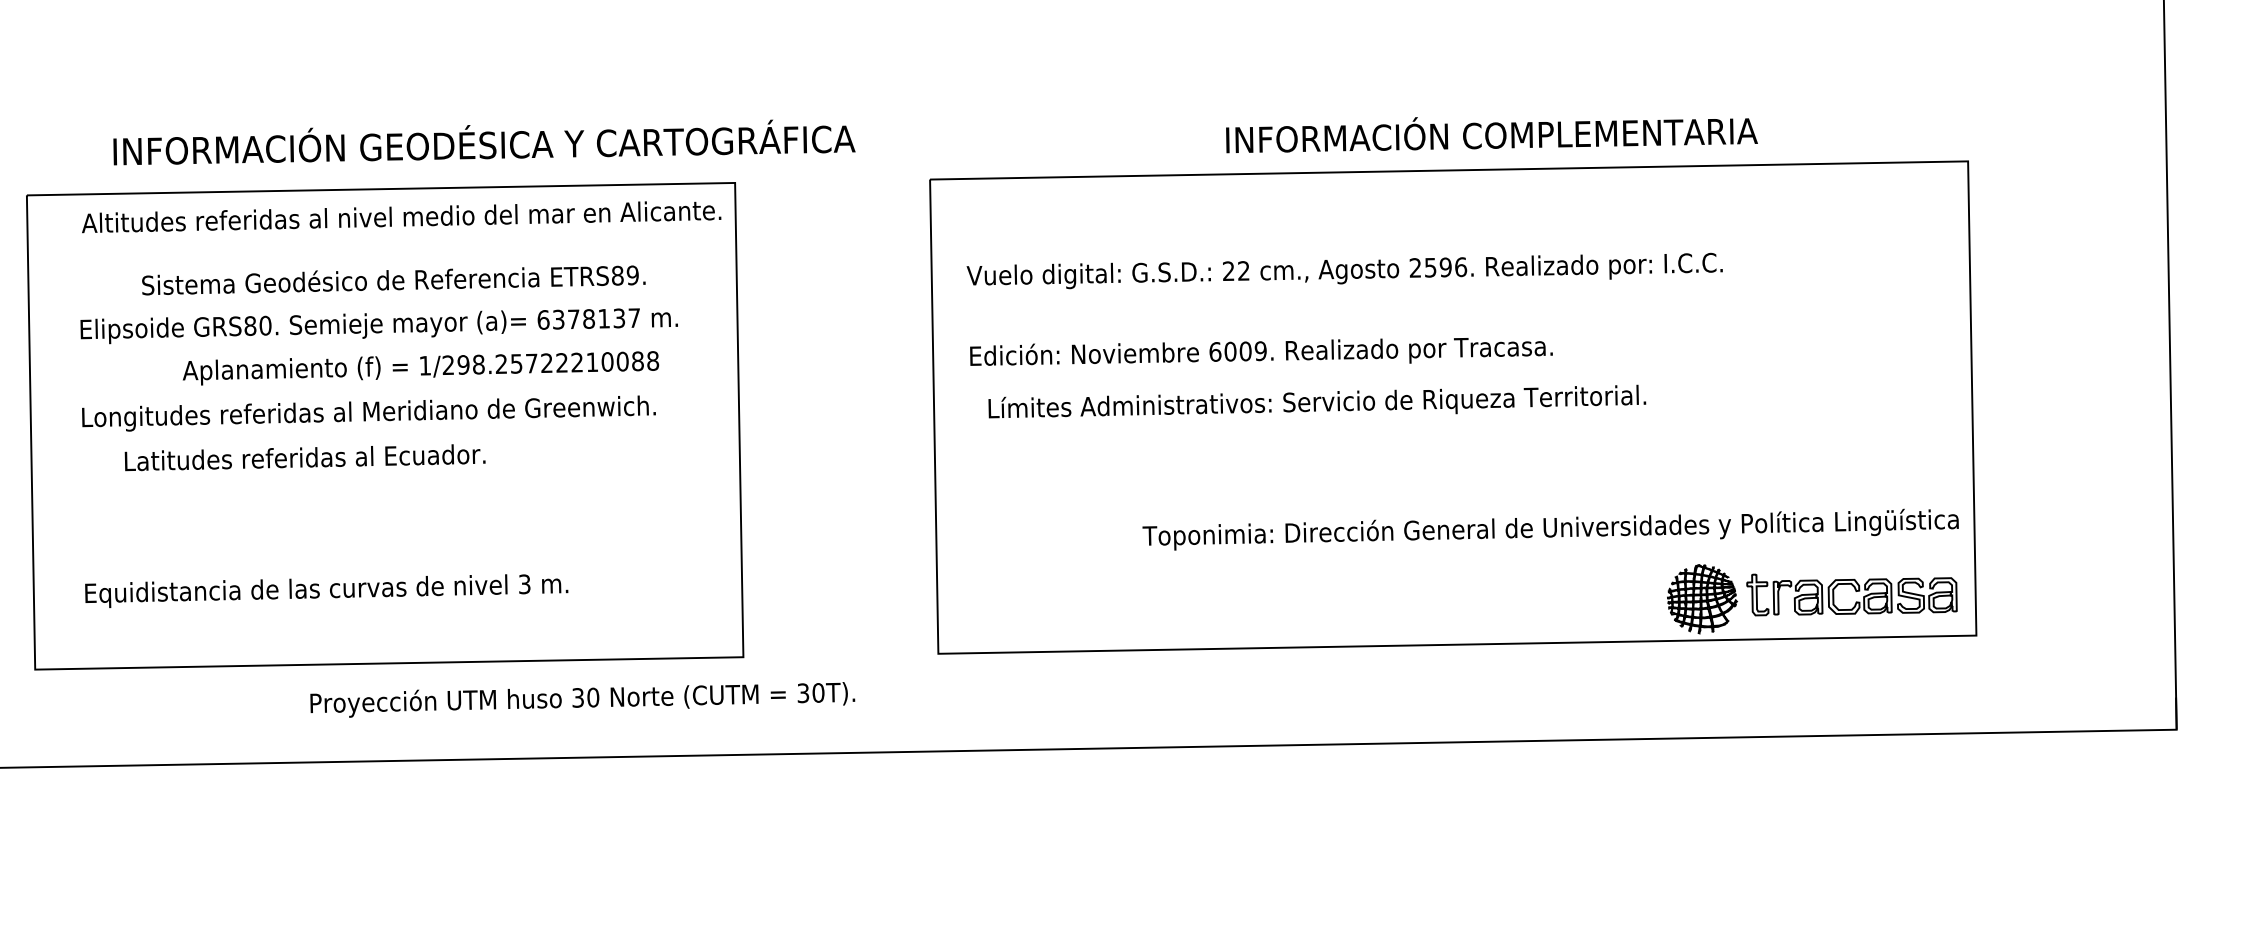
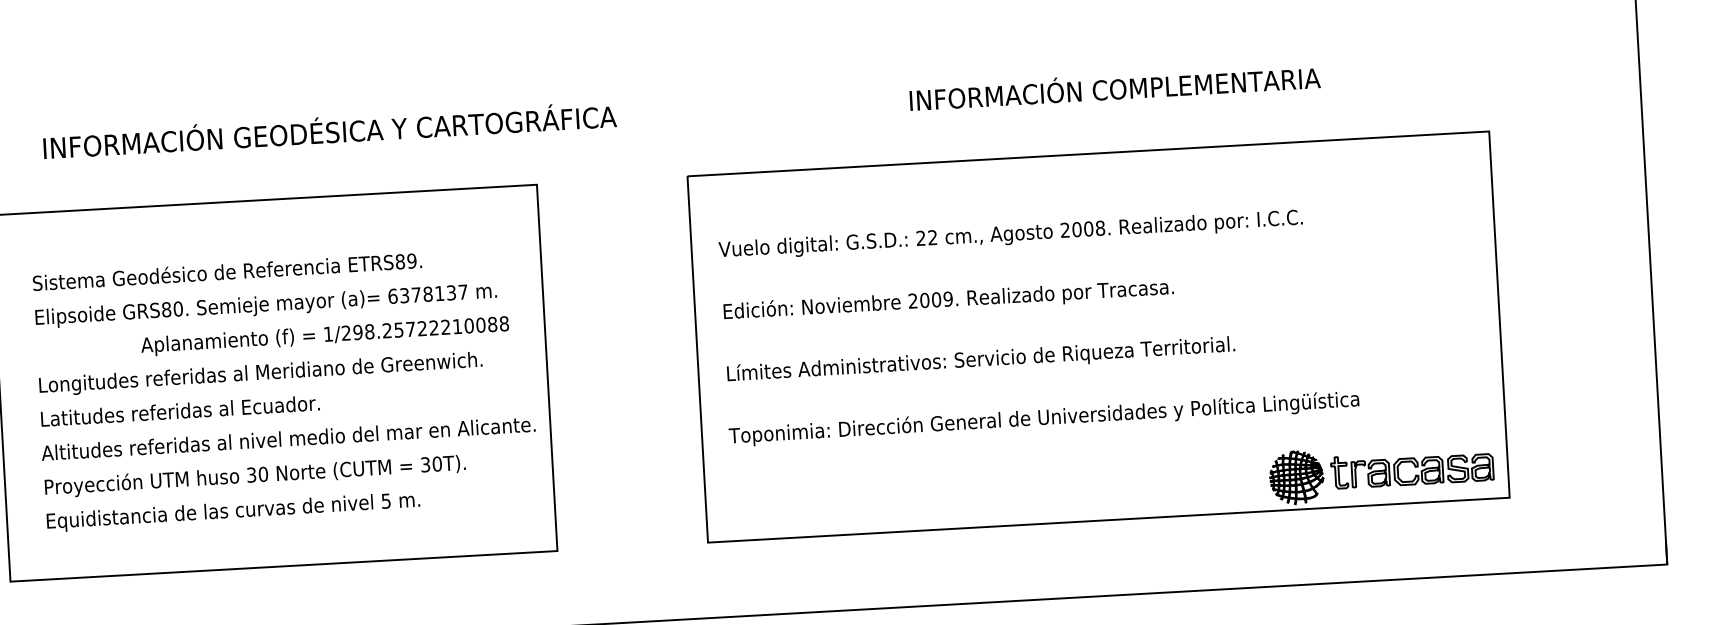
text: (1491, 135) -> (1114, 89), moved
text: (484, 142) -> (330, 130), moved
text: (401, 217) -> (288, 439), moved
text: (1445, 267) -> (1088, 229), 2596. -> 2008.
text: (393, 280) -> (227, 272), moved
text: (1215, 351) -> (913, 300), 6009. -> 2009.
text: (420, 368) -> (324, 336), moved
text: (1317, 401) -> (981, 358), moved
text: (304, 457) -> (179, 410), moved
text: (1550, 529) -> (1043, 418), moved
text: (524, 583) -> (386, 500), 3 -> 5
text: (582, 699) -> (255, 476), moved

